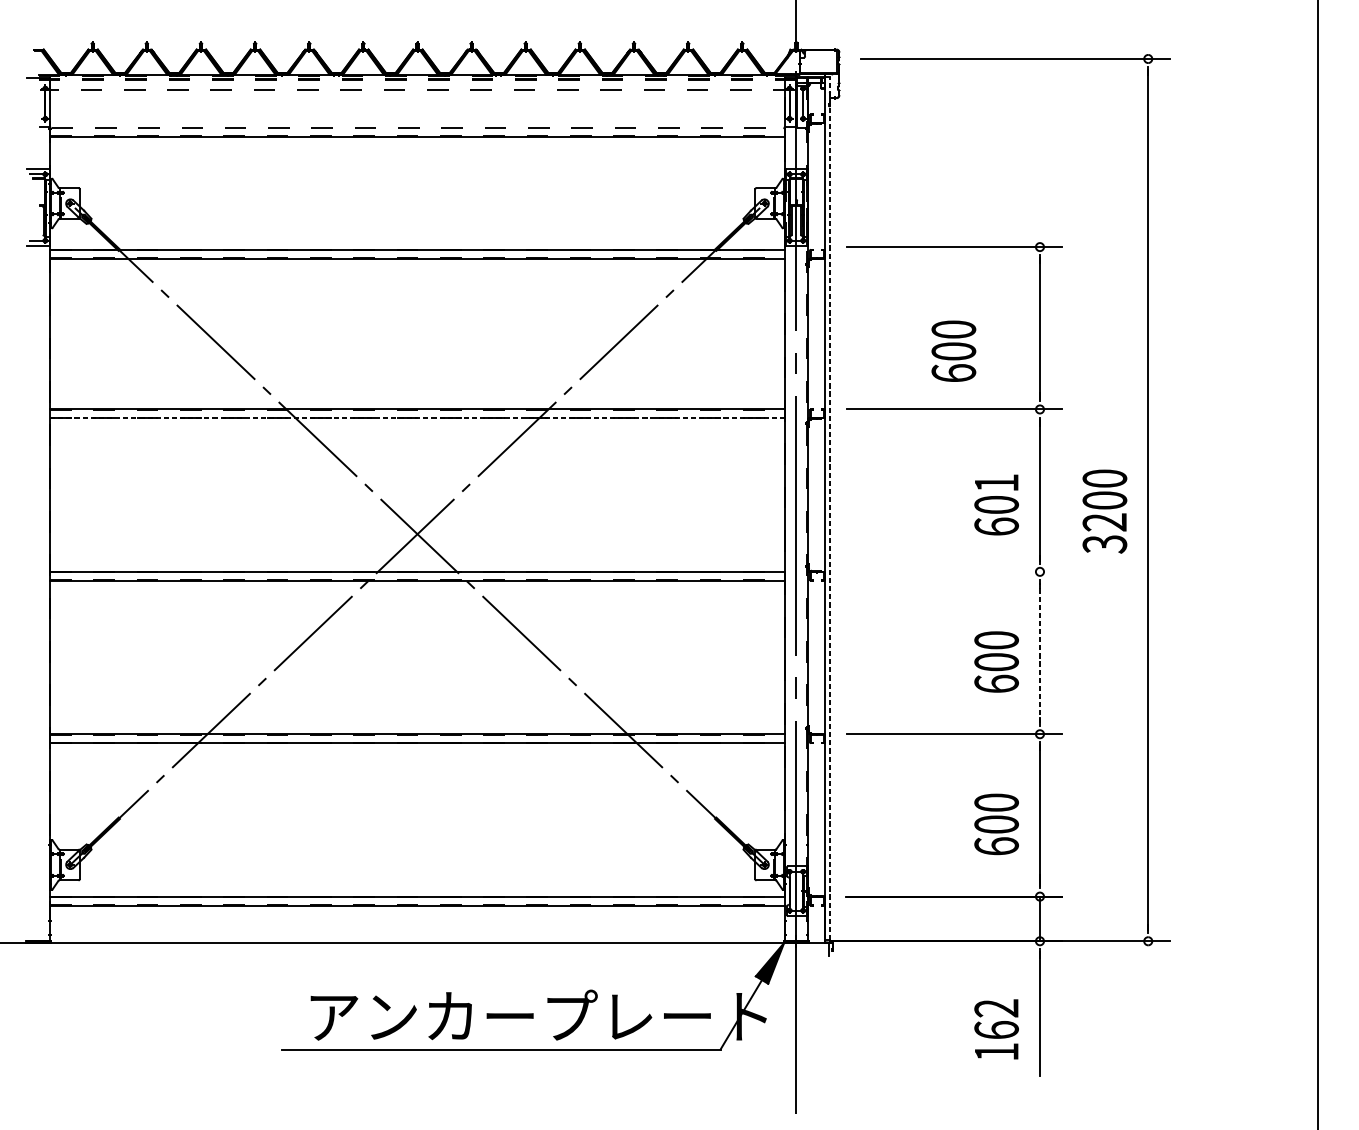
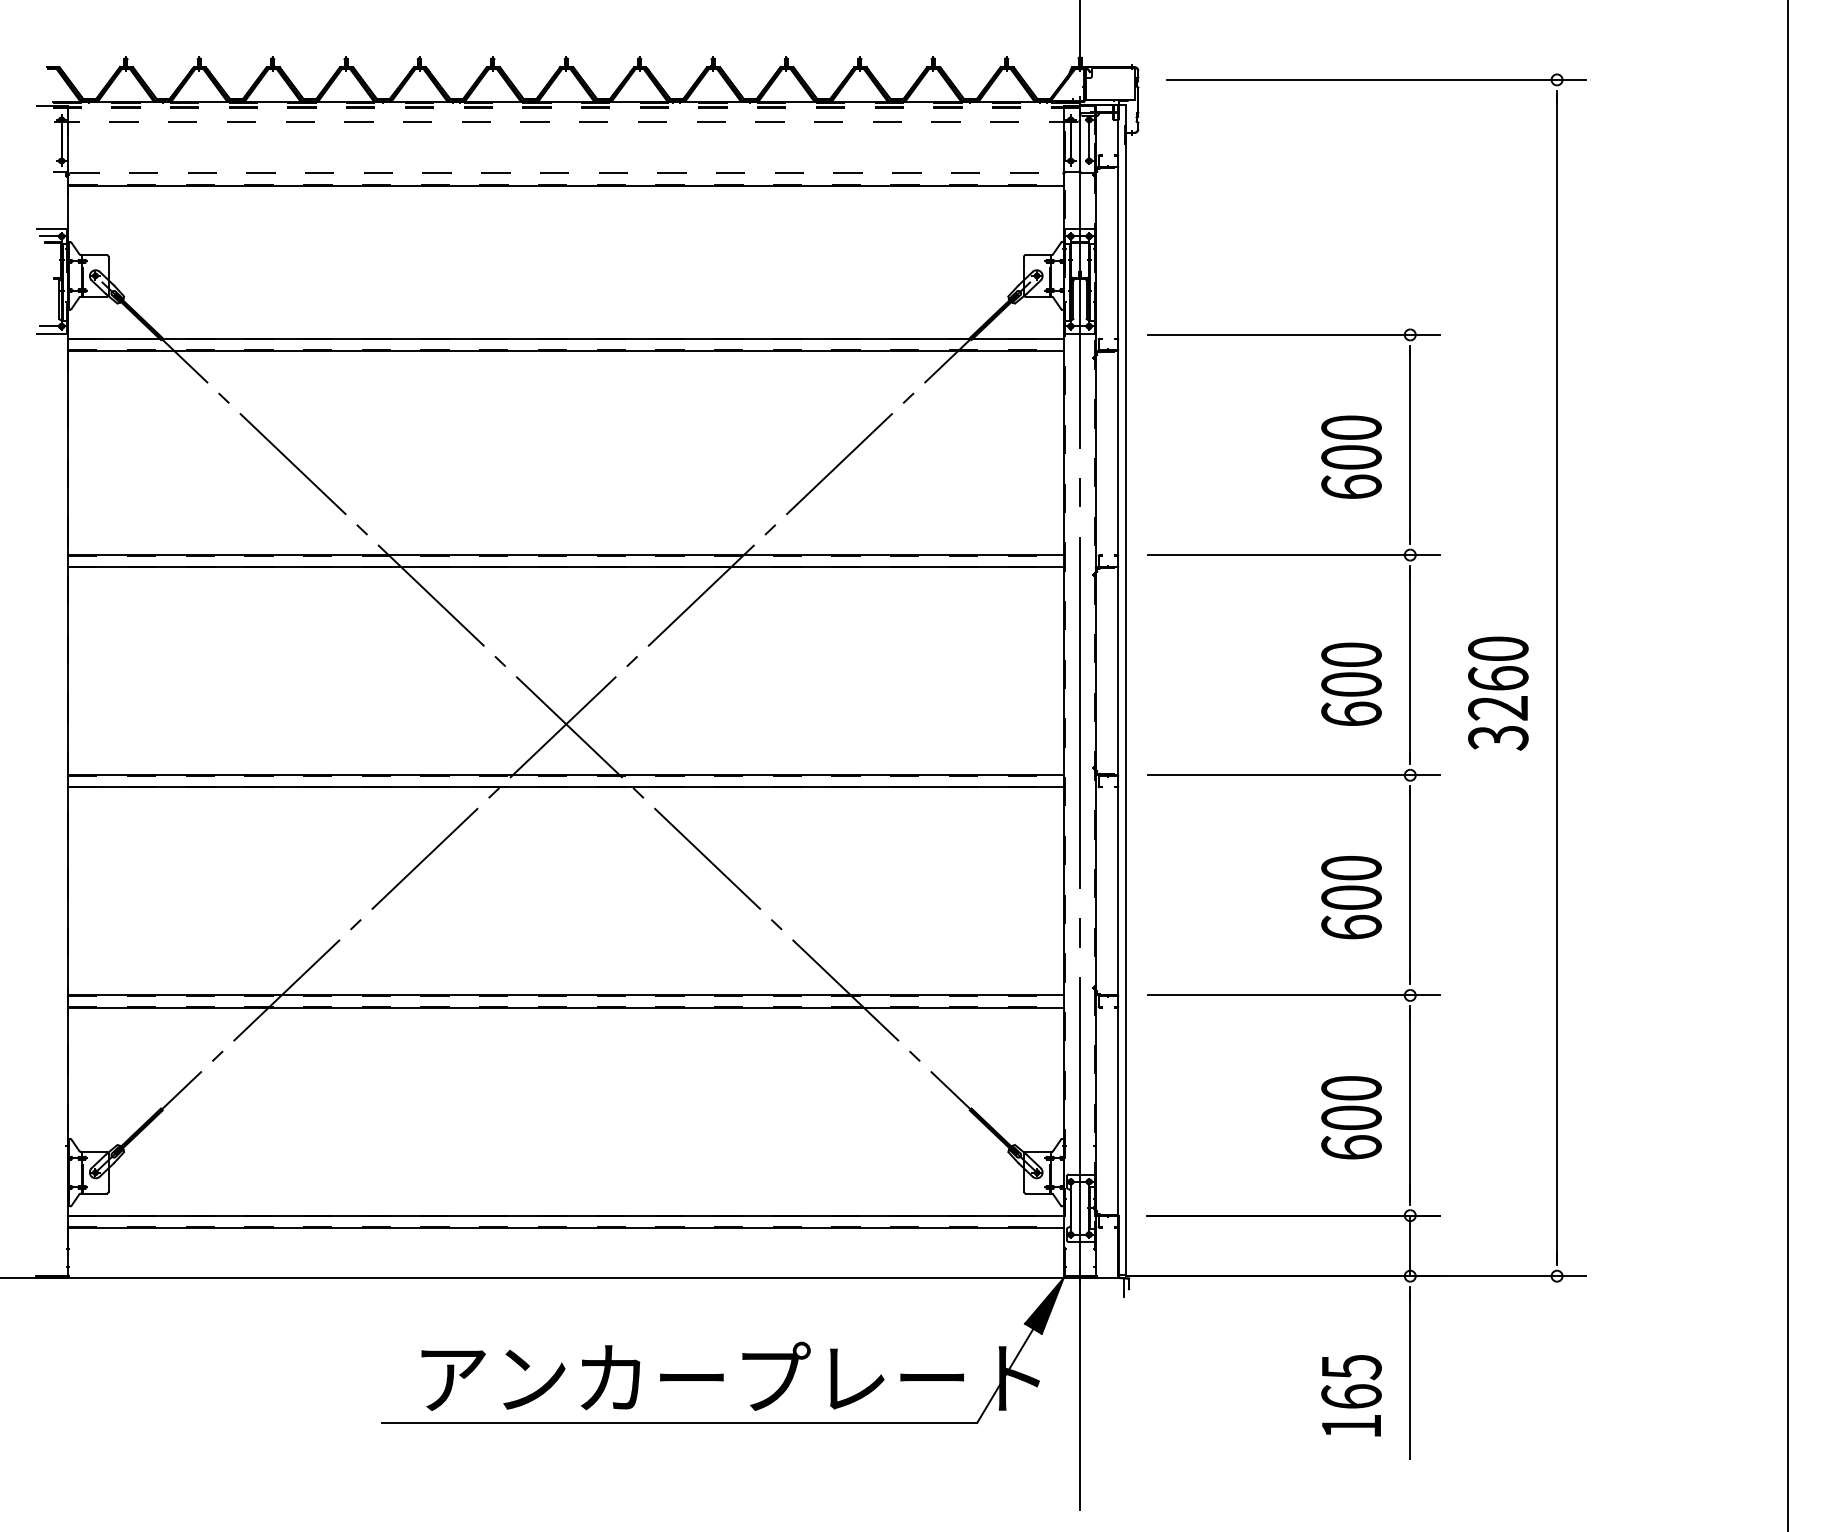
text: (953, 350) -> (1351, 456), moved
line: (417, 418) -> (566, 567), dashed -> solid
text: (996, 482) -> (1351, 654), 601 -> 600
text: (1105, 500) -> (1498, 678), 3200 -> 3260
line: (829, 508) -> (1125, 689), dashed -> solid
line: (953, 572) -> (1293, 775), added
line: (1040, 652) -> (1410, 884), dashed -> solid
text: (996, 1008) -> (1351, 1367), 162 -> 165

